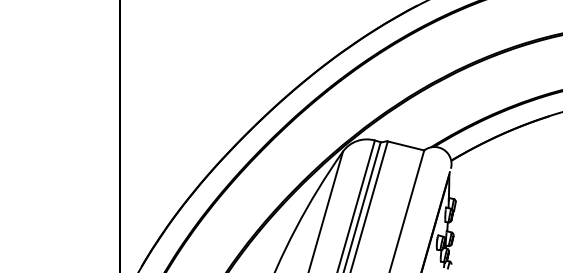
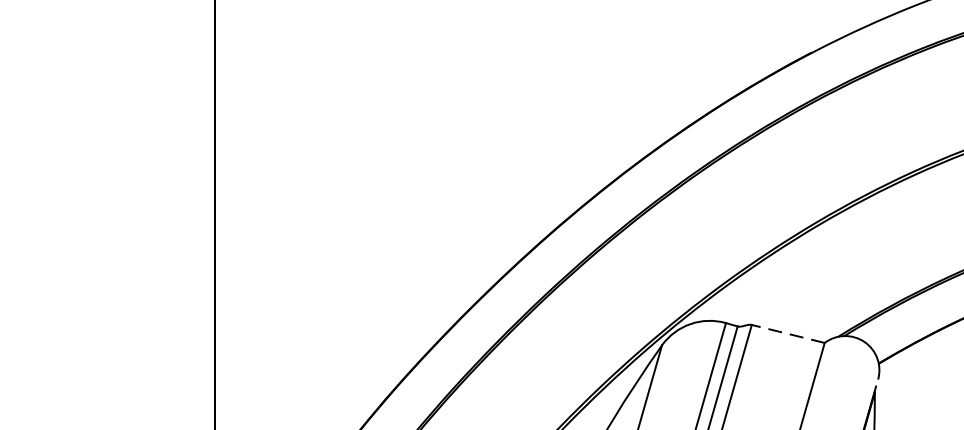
line: (406, 145) -> (789, 333), solid -> dashed

